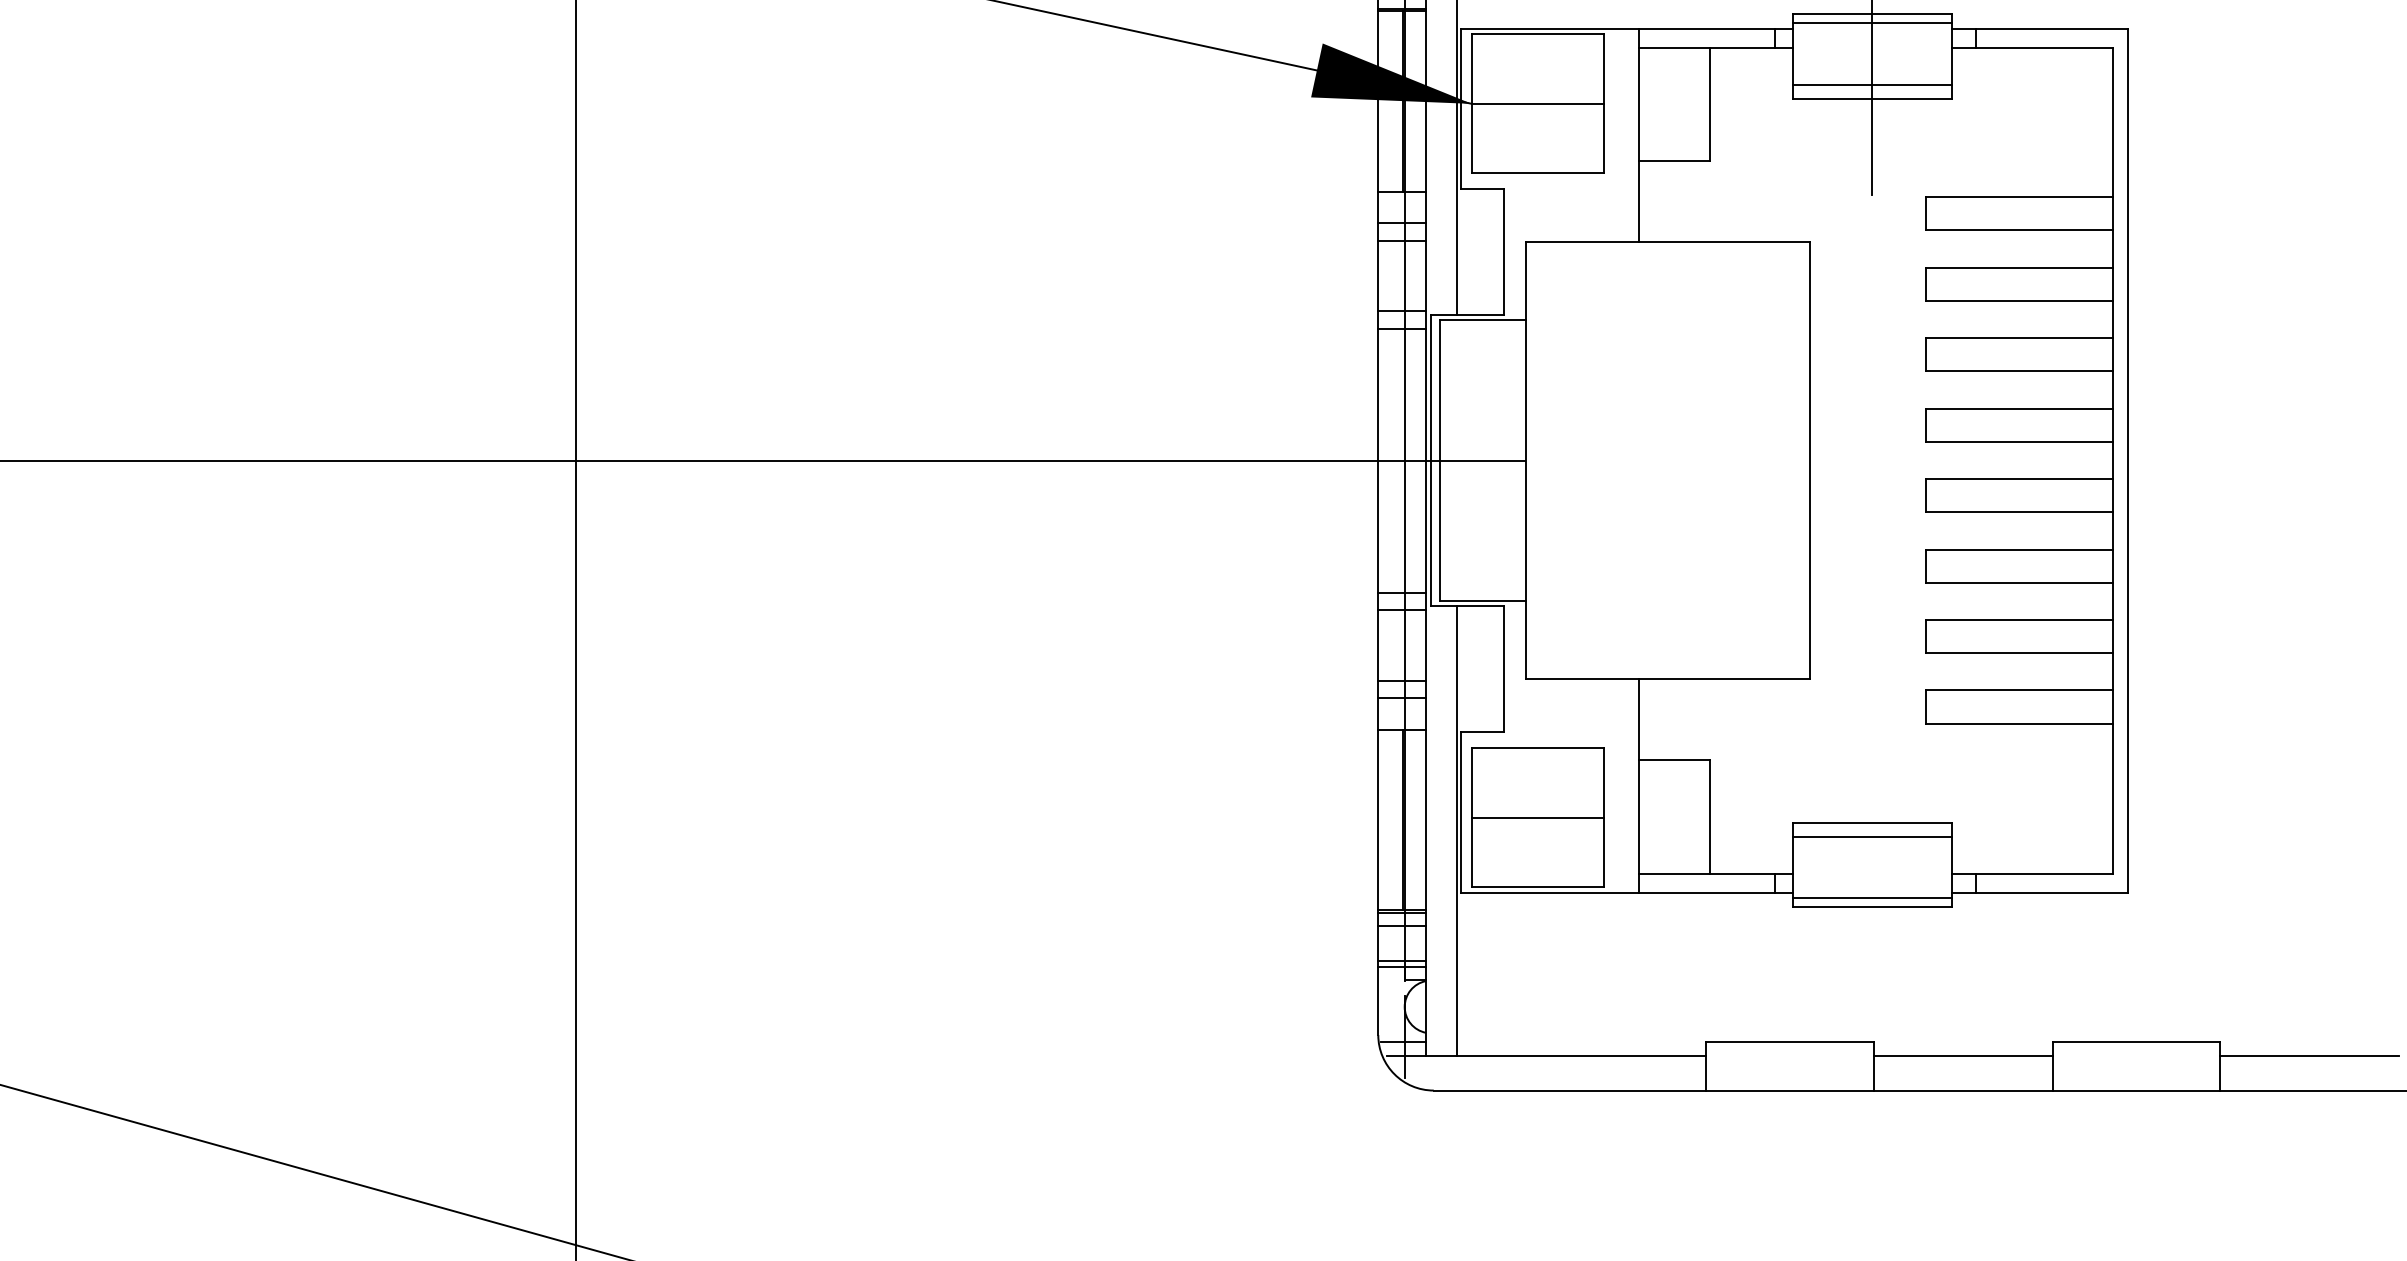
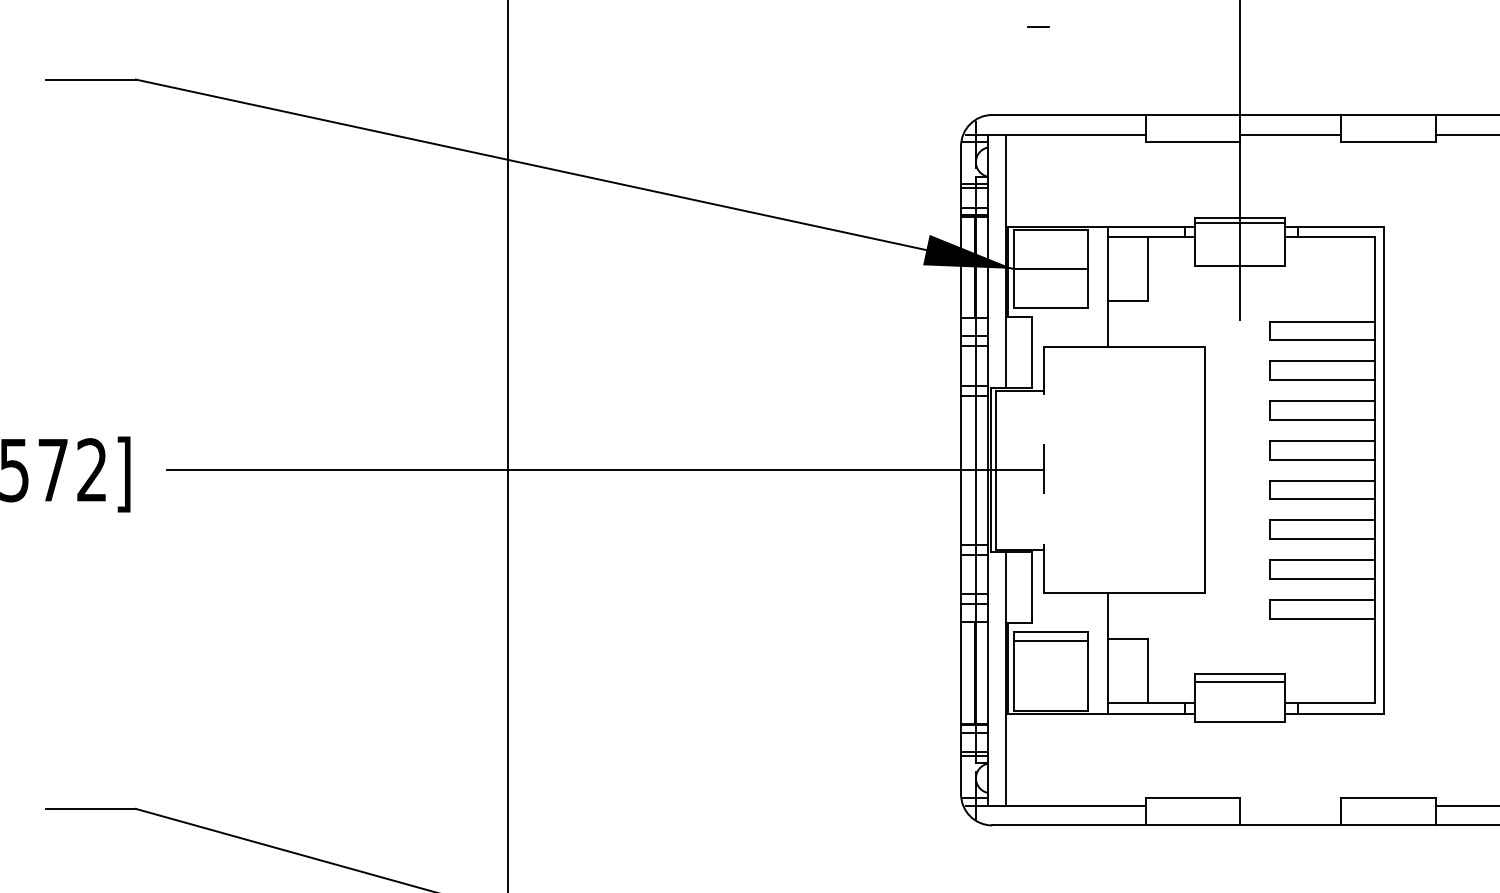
line: (1871, 85) -> (1239, 258), removed
line: (1526, 459) -> (1044, 469), solid -> dashed
line: (1536, 817) -> (1050, 641), moved
line: (1871, 899) -> (1239, 717), removed
line: (1962, 1055) -> (1290, 805), removed

